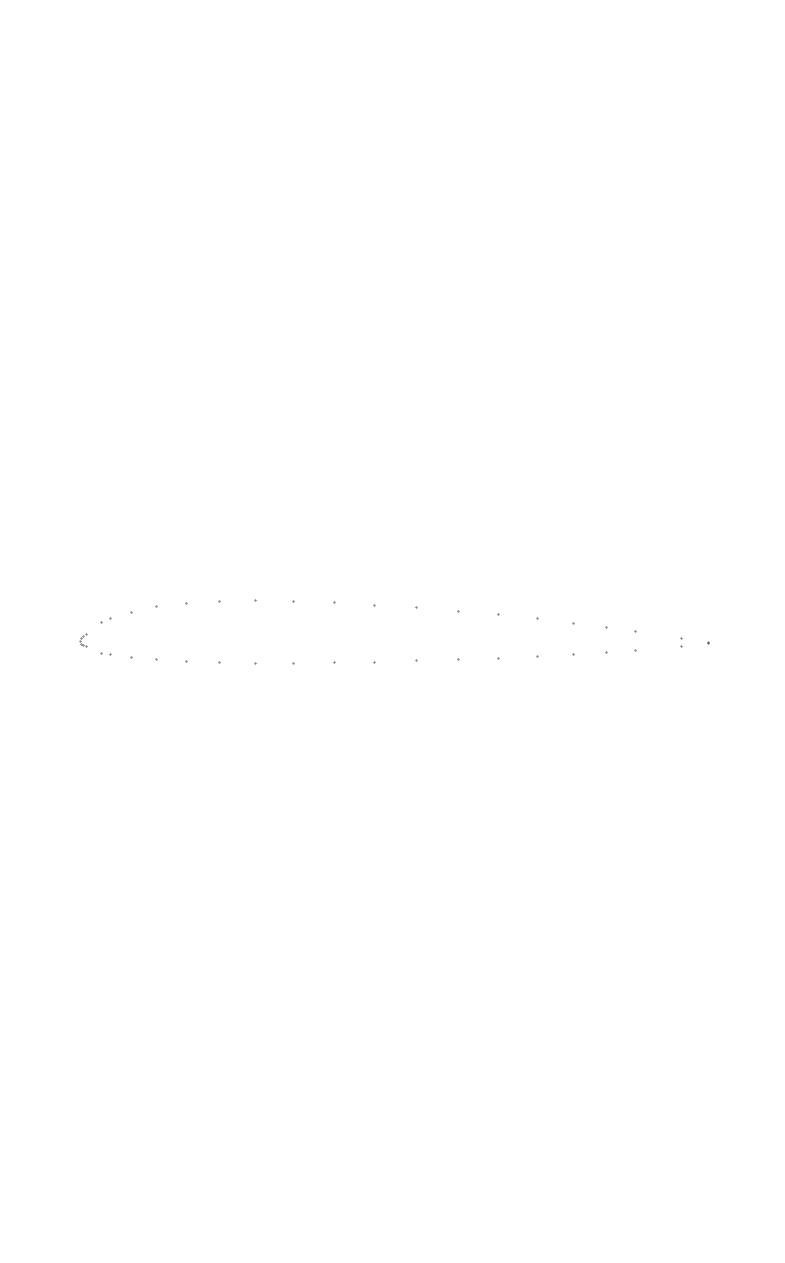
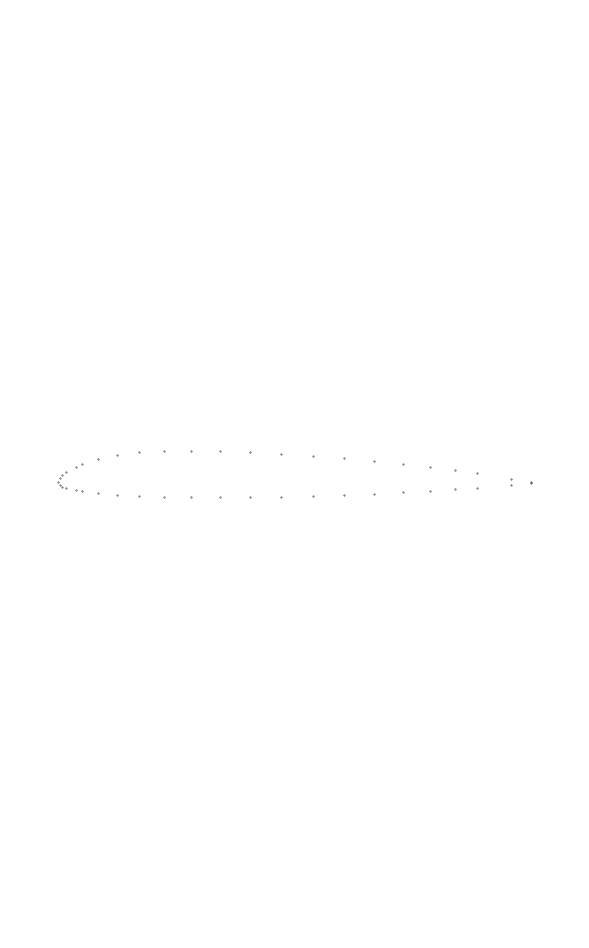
part: (83, 640) -> (62, 480), size x1.67

